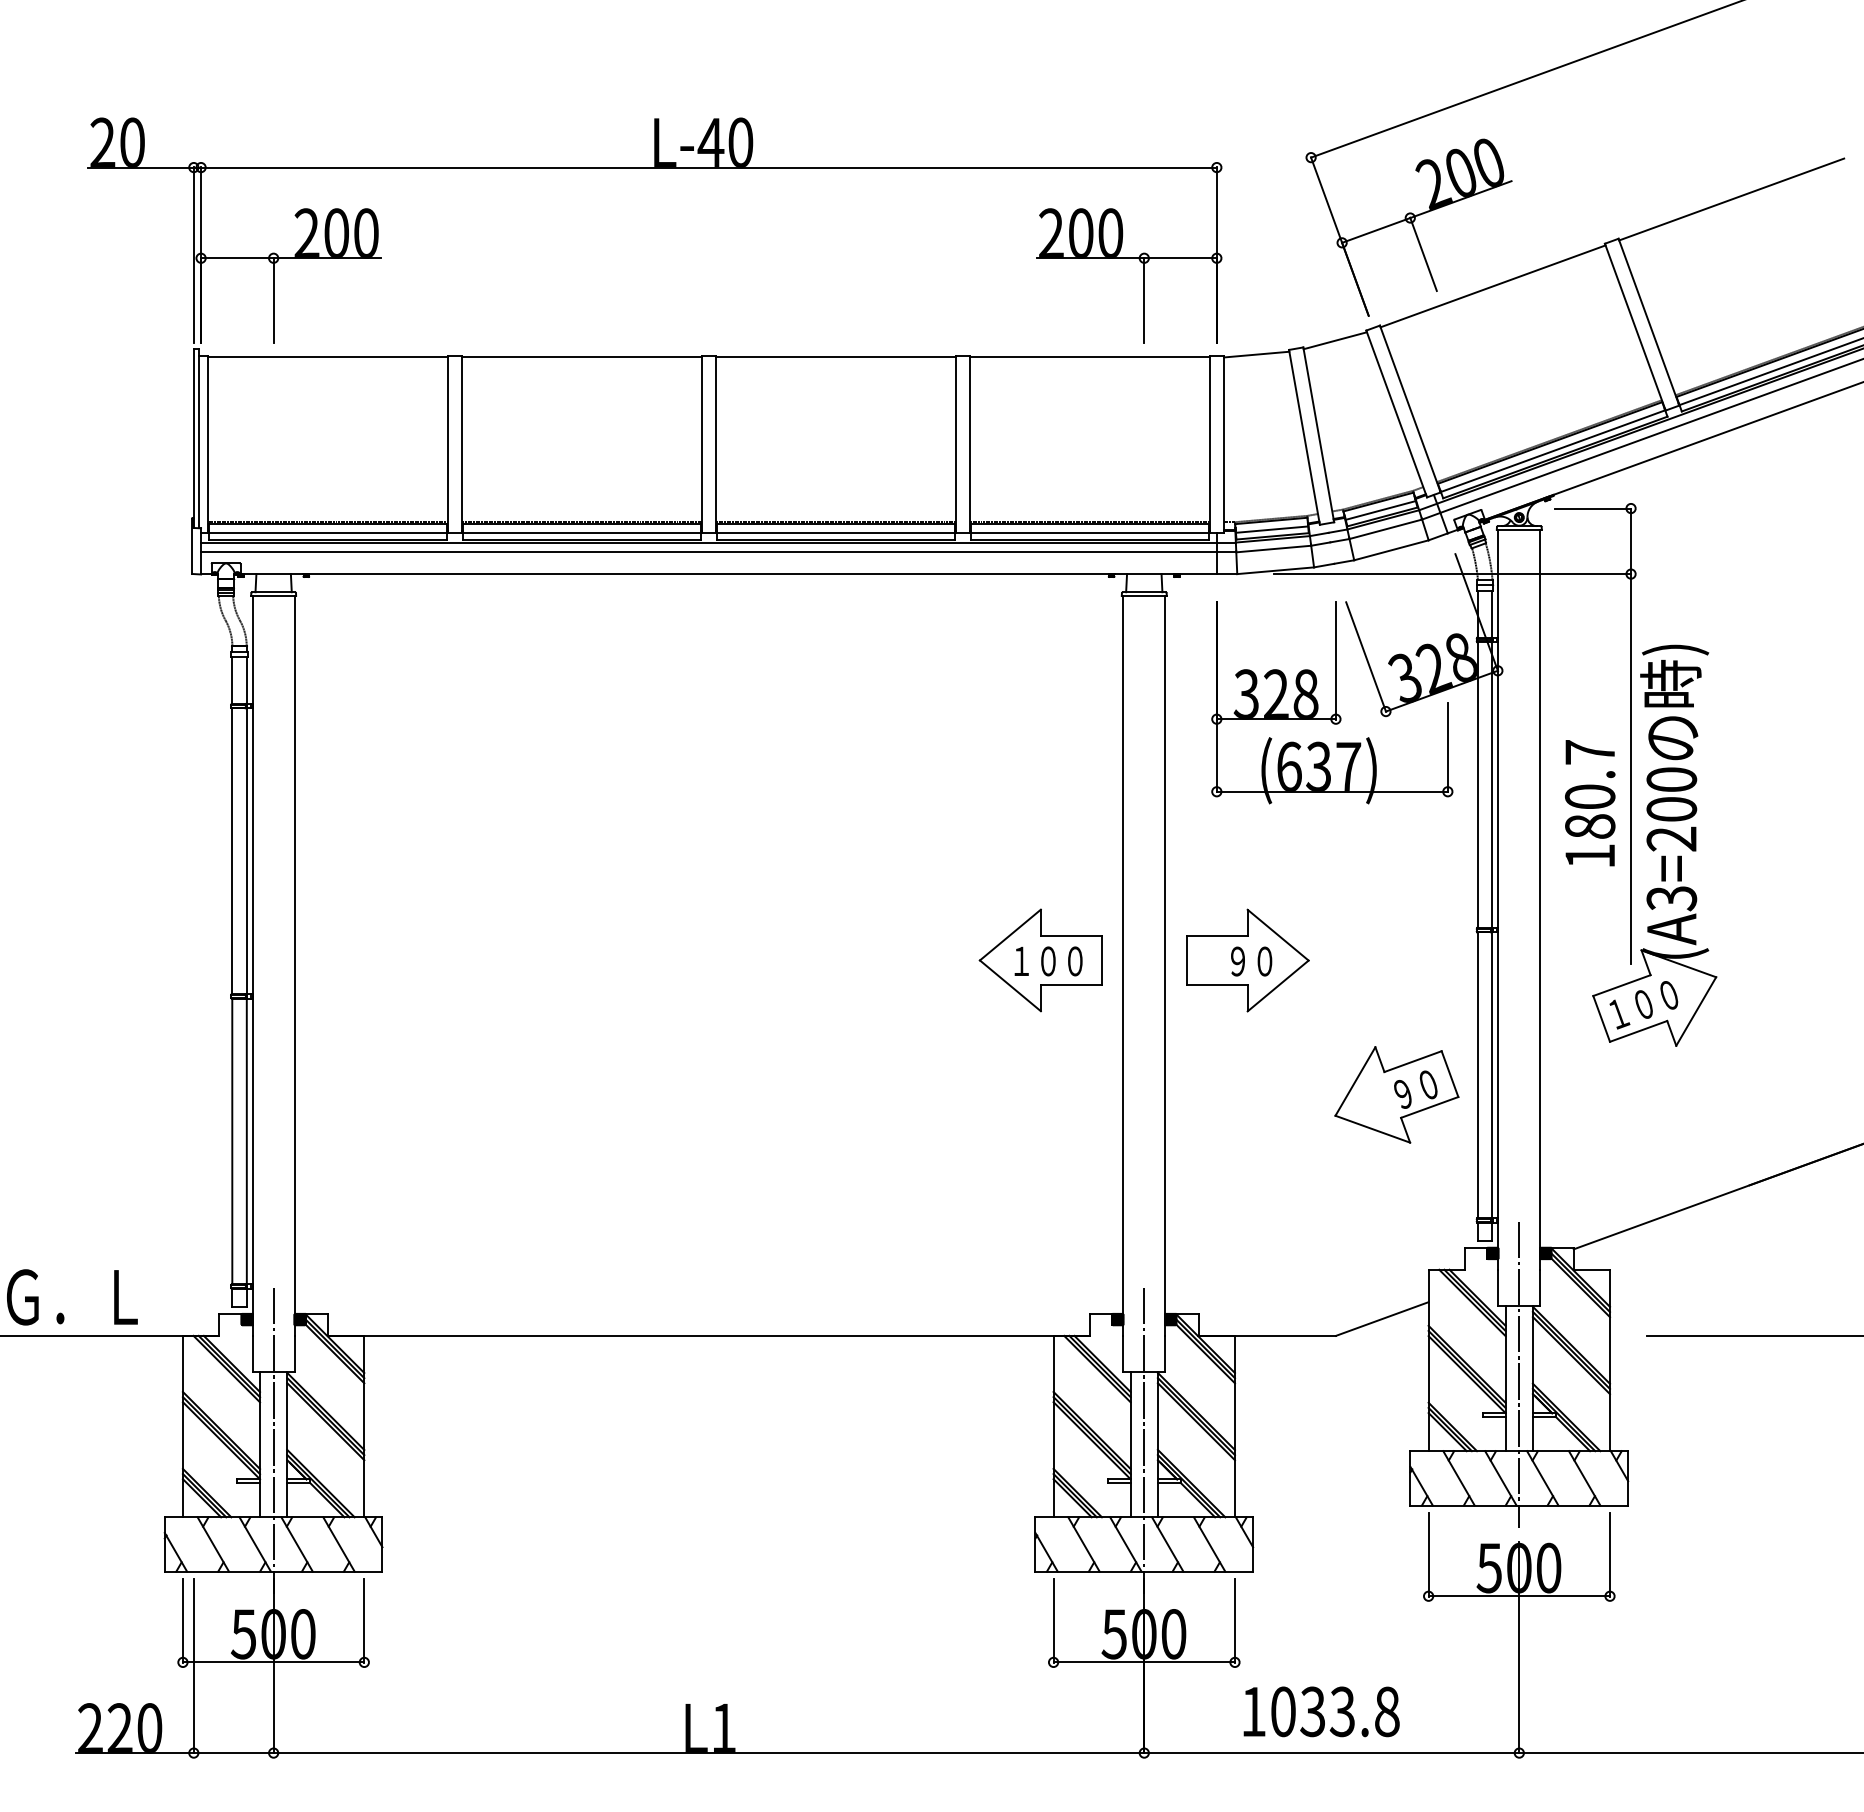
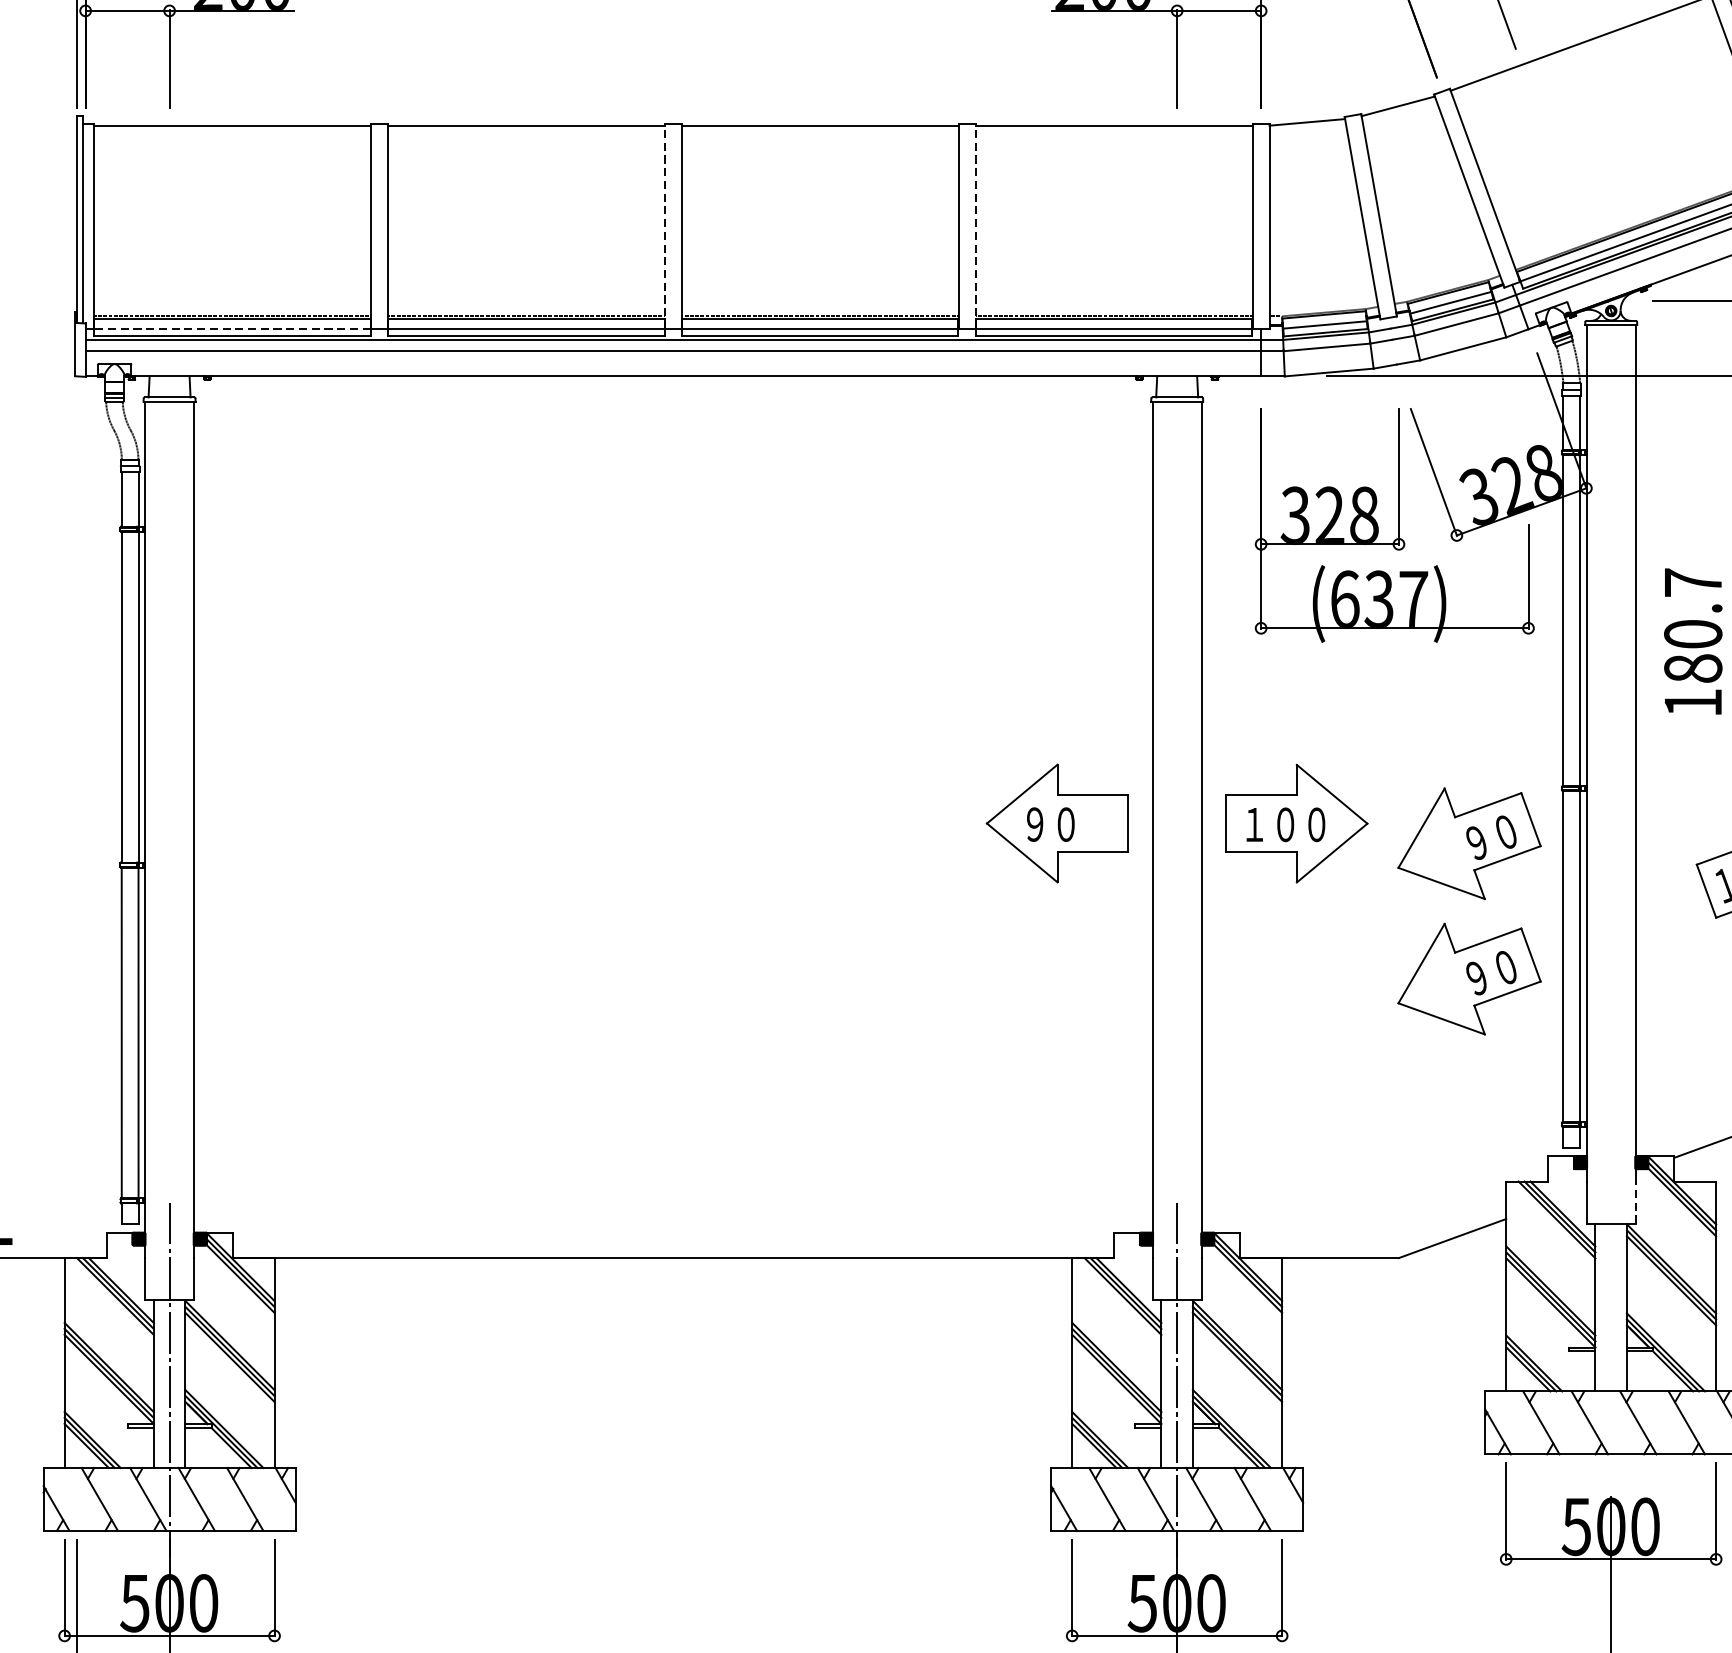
line: (701, 444) -> (664, 226), solid -> dashed
line: (970, 444) -> (976, 226), solid -> dashed
line: (327, 532) -> (231, 328), solid -> dashed
text: (1048, 961) -> (1066, 824), １００ -> ９０
text: (1224, 961) -> (1270, 824), ９０ -> １００
part: (1396, 977) -> (1469, 843), added
line: (1540, 1287) -> (1635, 1202), solid -> dashed
line: (1519, 1374) -> (1611, 1302), removed

